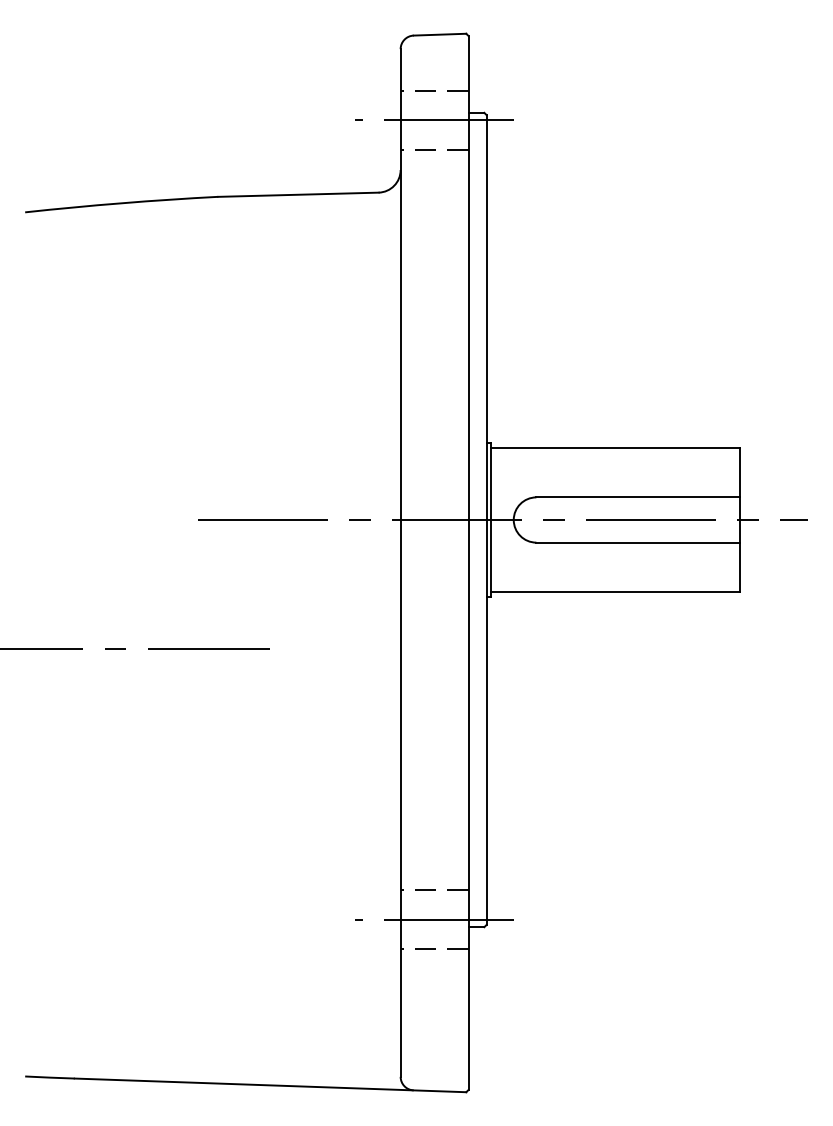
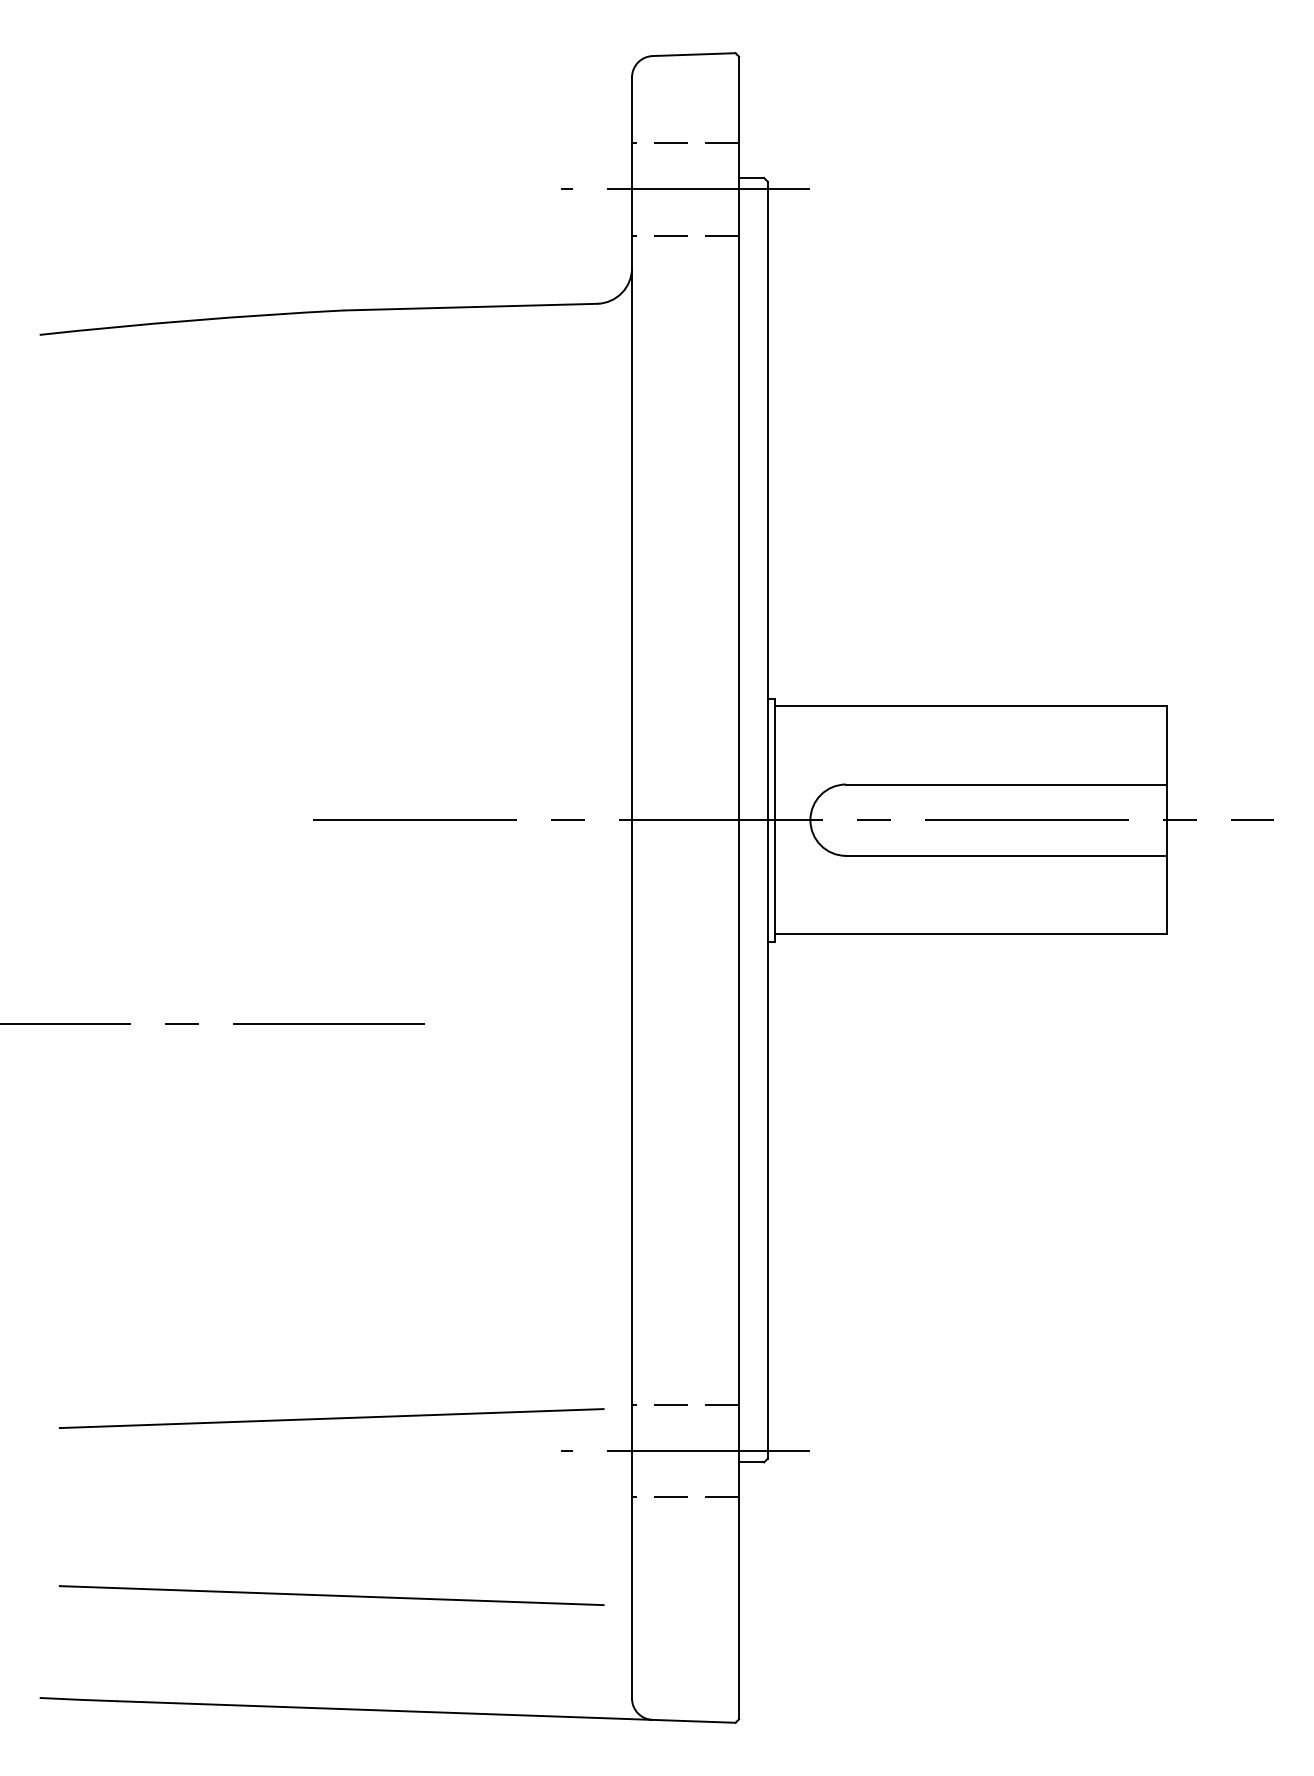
line: (209, 899) -> (330, 1418), added
line: (210, 1011) -> (332, 1595), added

